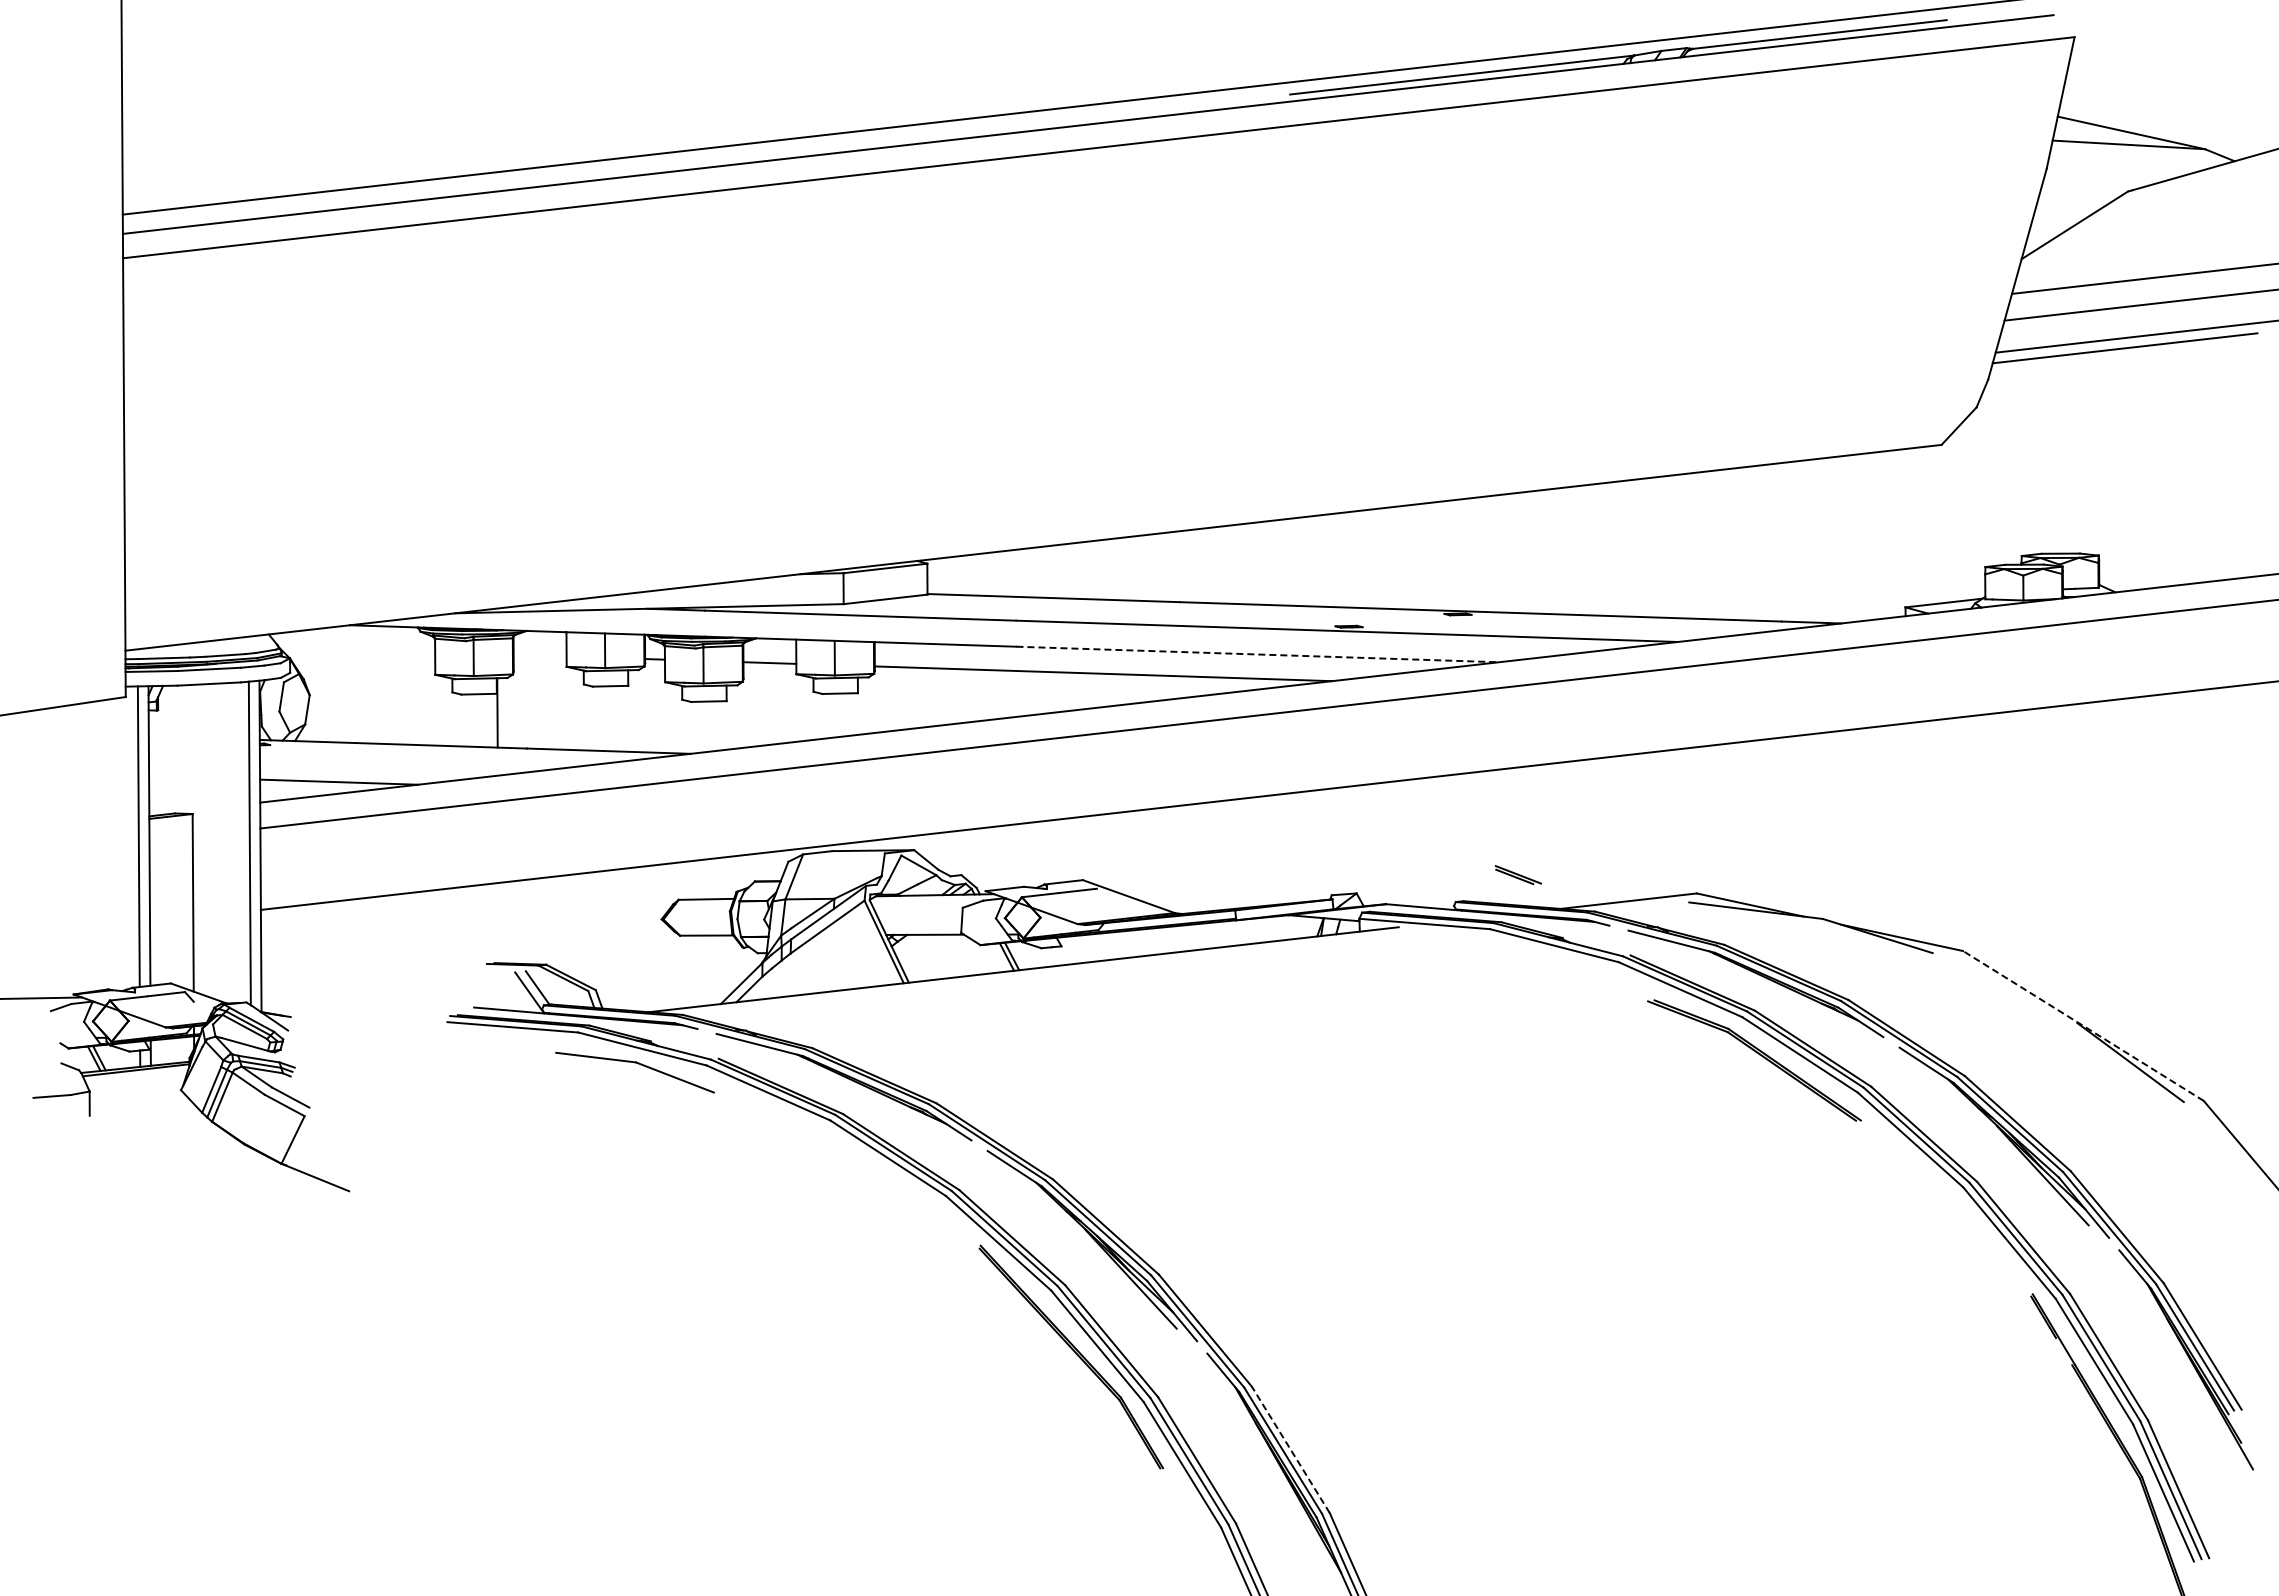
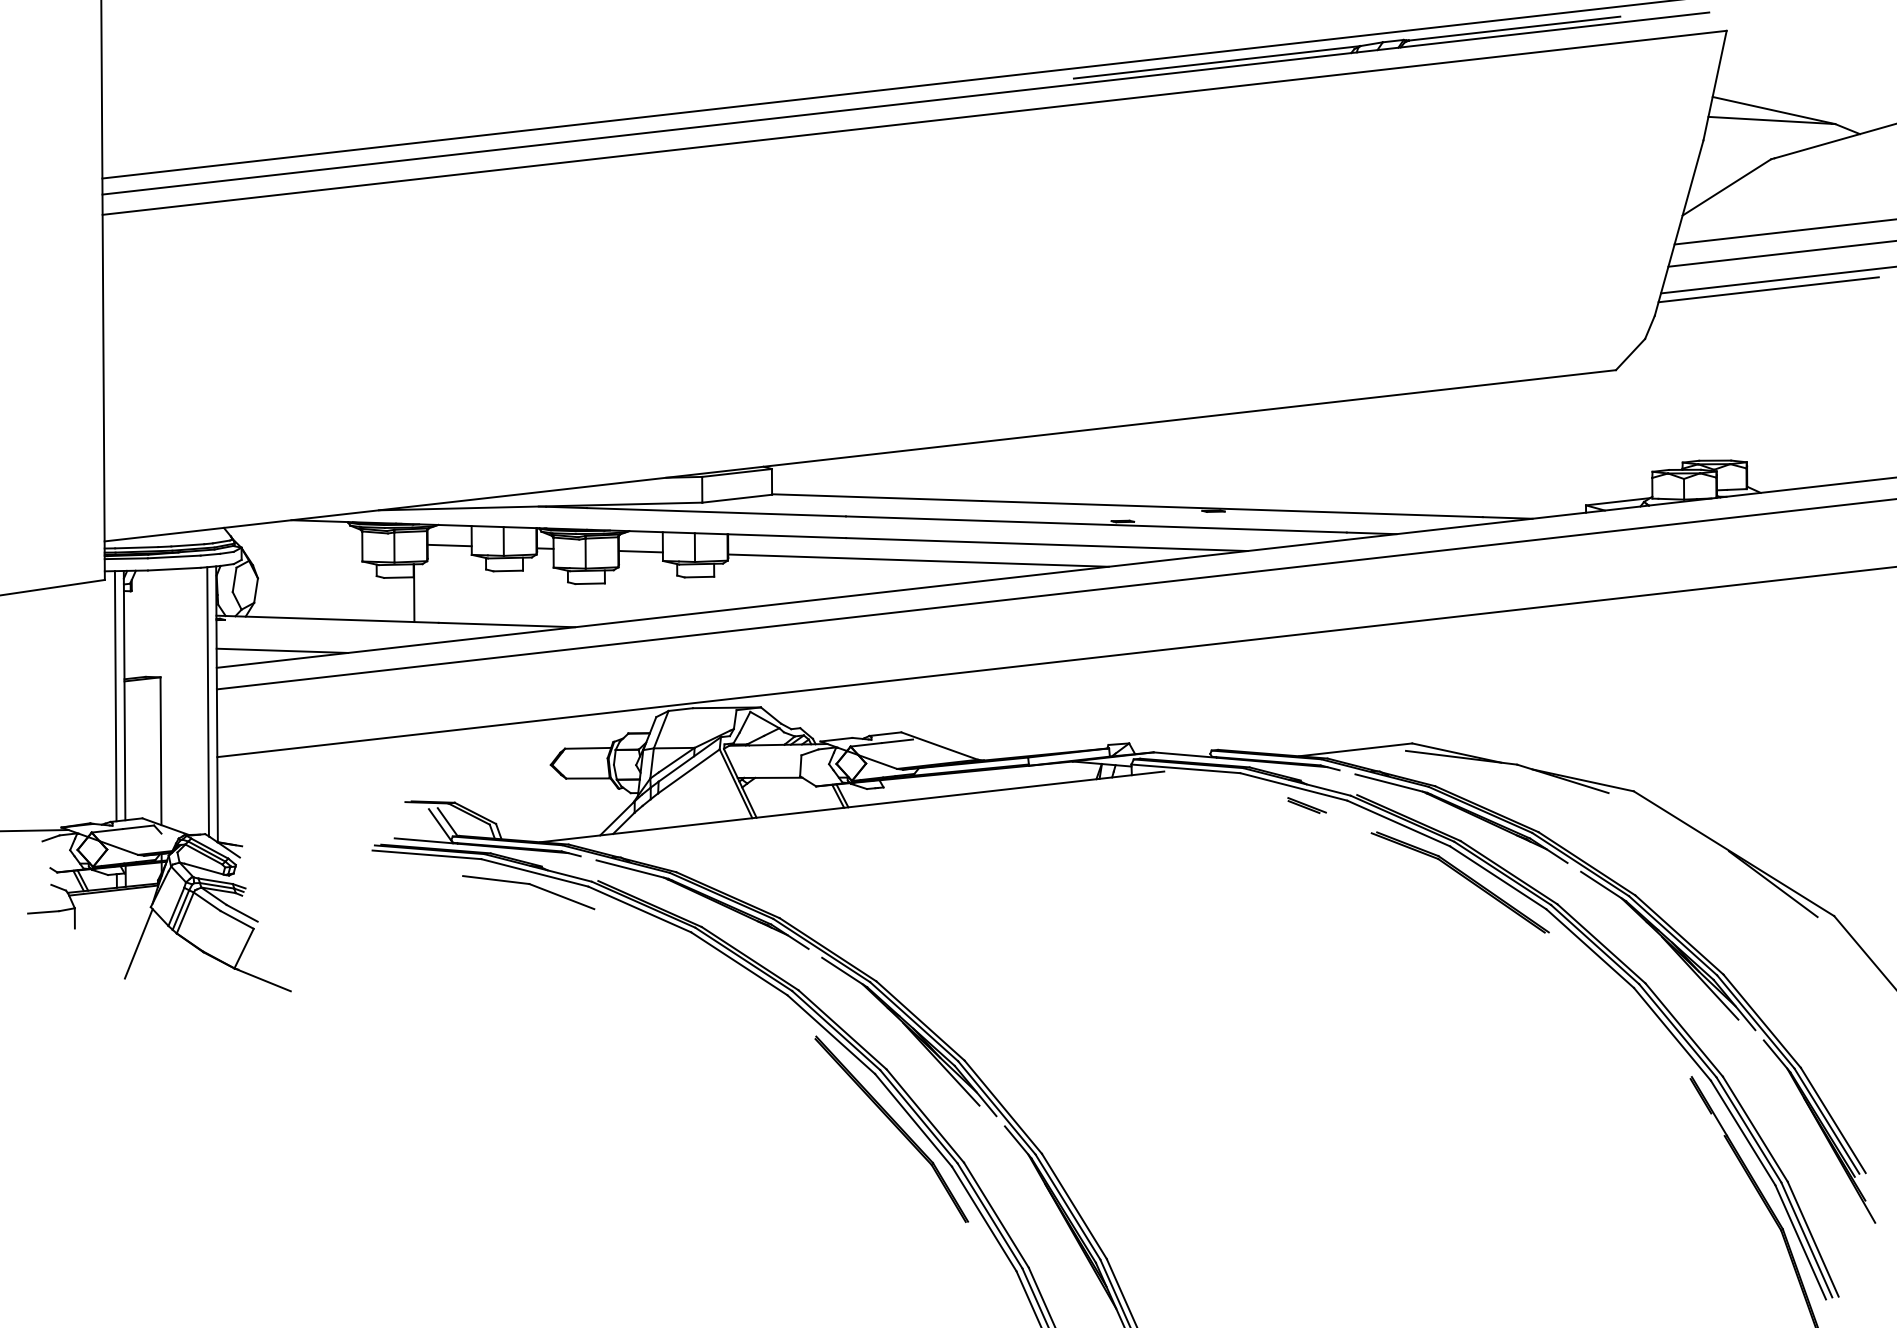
line: (1258, 654) -> (1047, 544), dashed -> solid
line: (539, 655) -> (449, 545), added
part: (1518, 875) -> (1307, 805), moved
line: (2083, 1025) -> (1734, 853), dashed -> solid
line: (166, 1134) -> (138, 944), added
line: (1290, 1449) -> (1074, 1206), dashed -> solid

